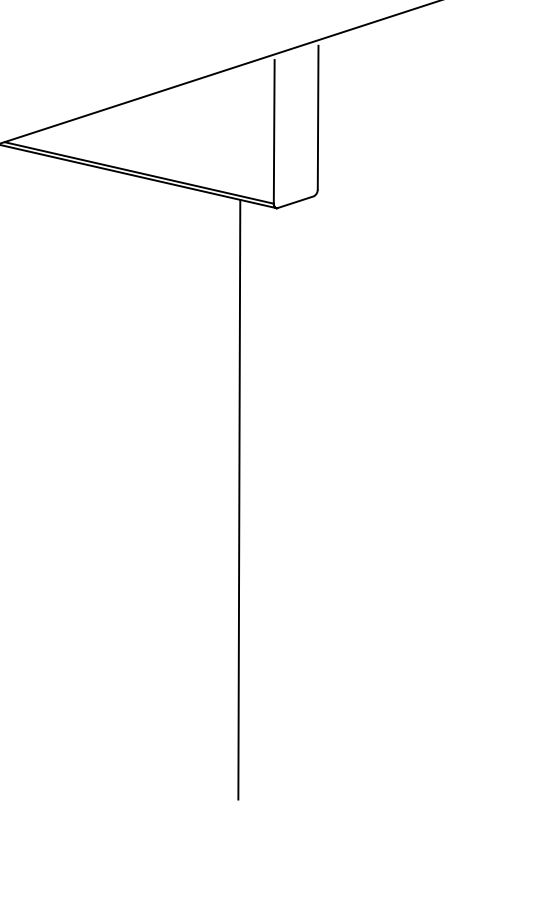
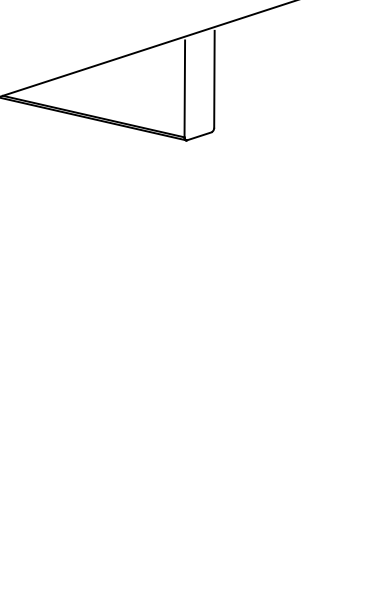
line: (238, 498) -> (160, 336), removed

